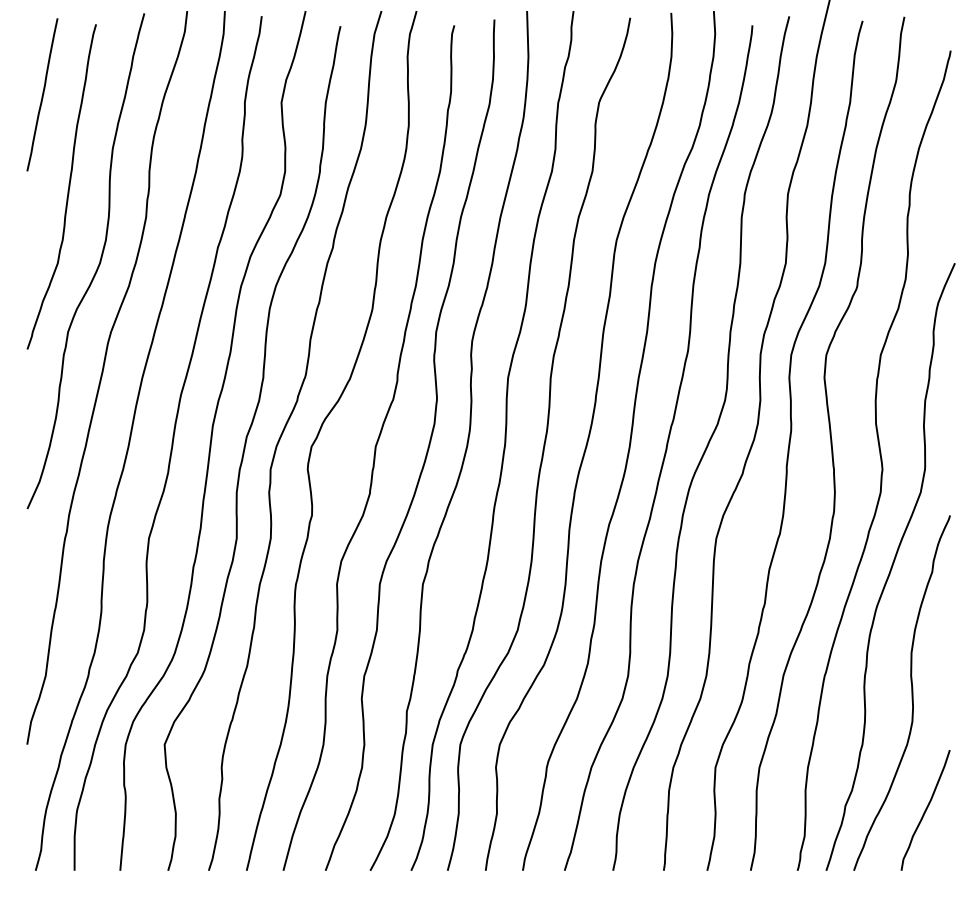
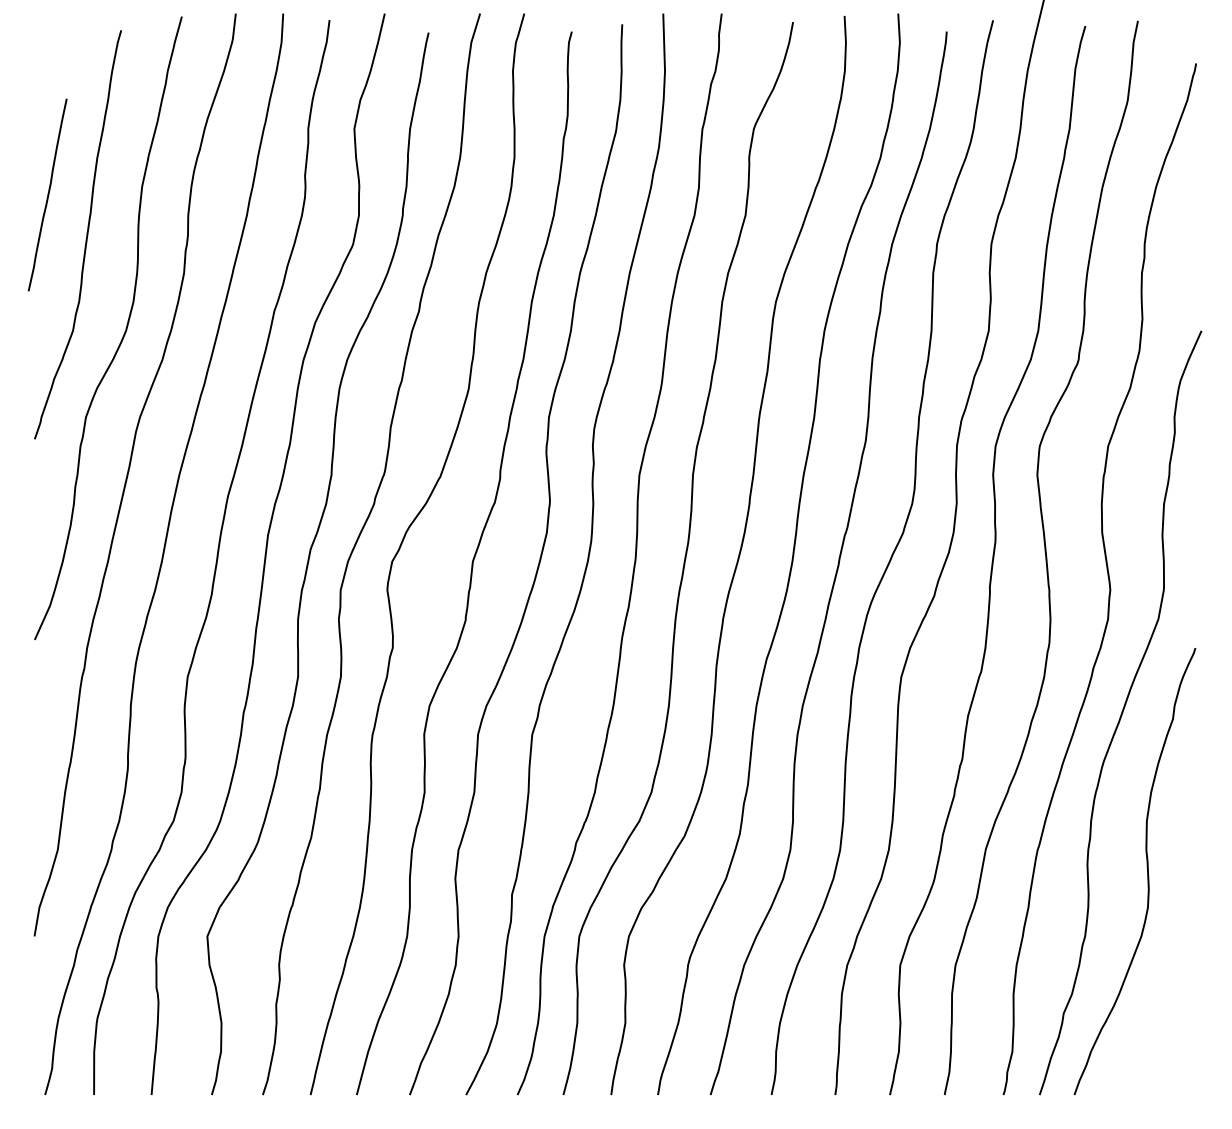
curve: (42, 94) -> (47, 194), moved
curve: (925, 809) -> (1164, 1018), removed

